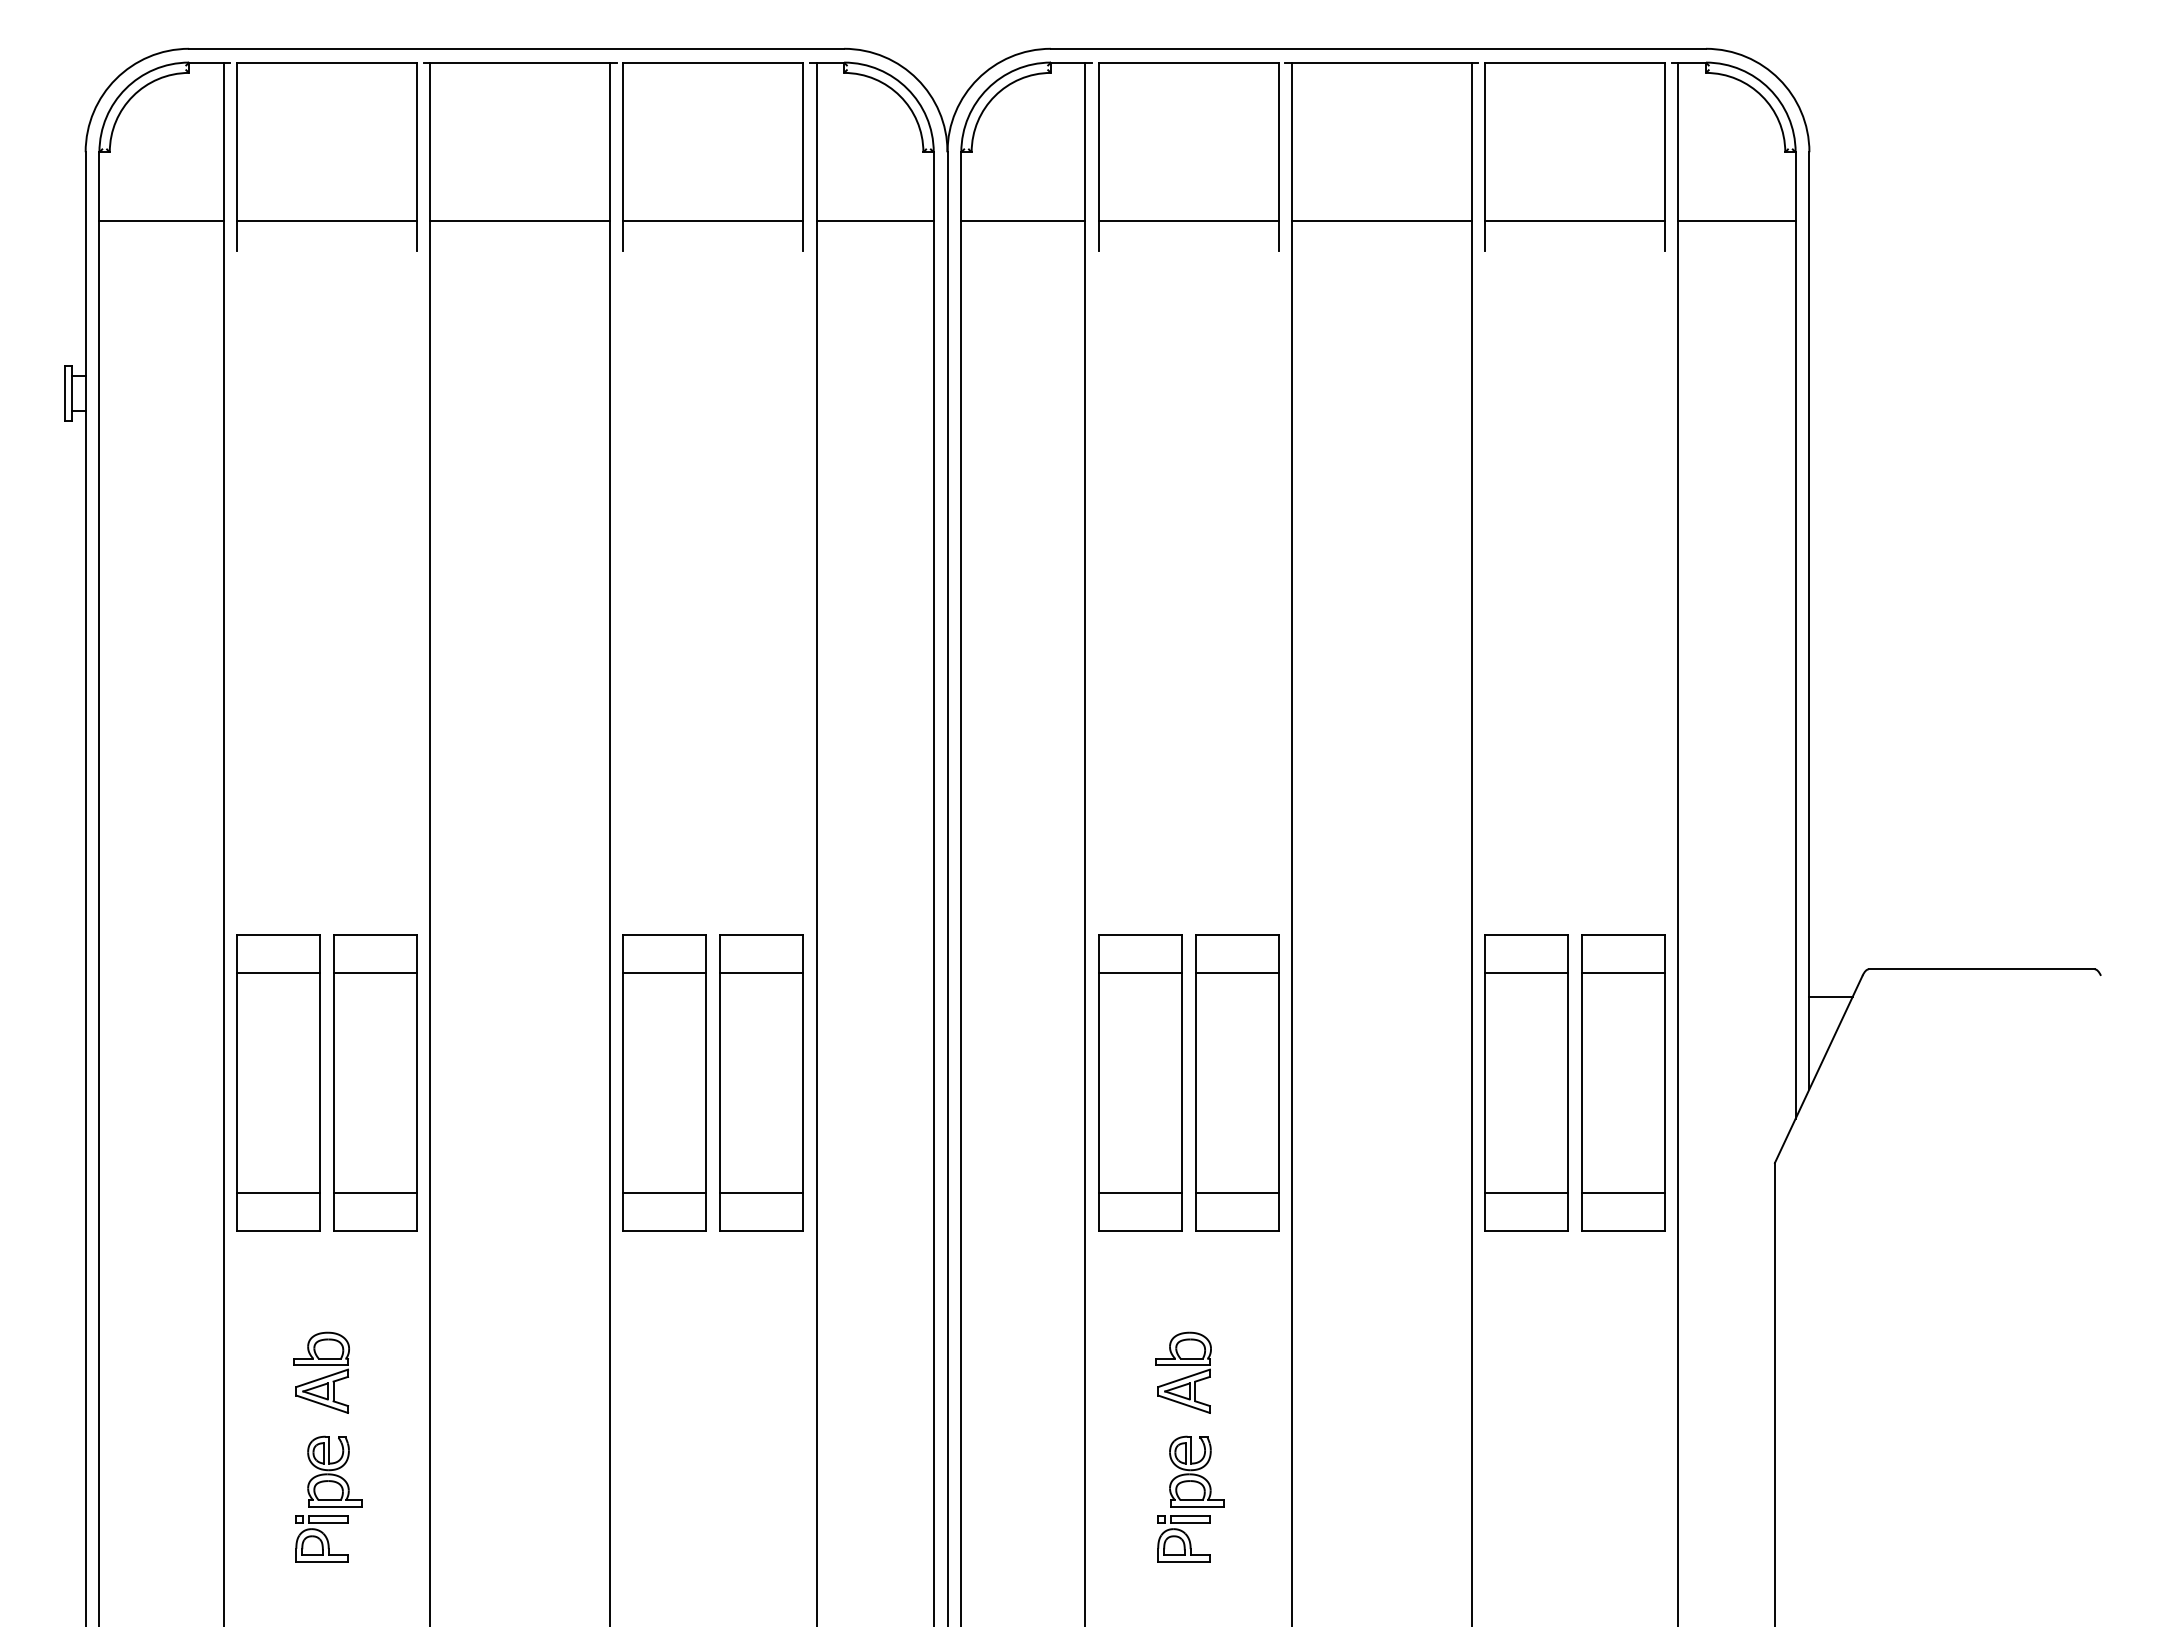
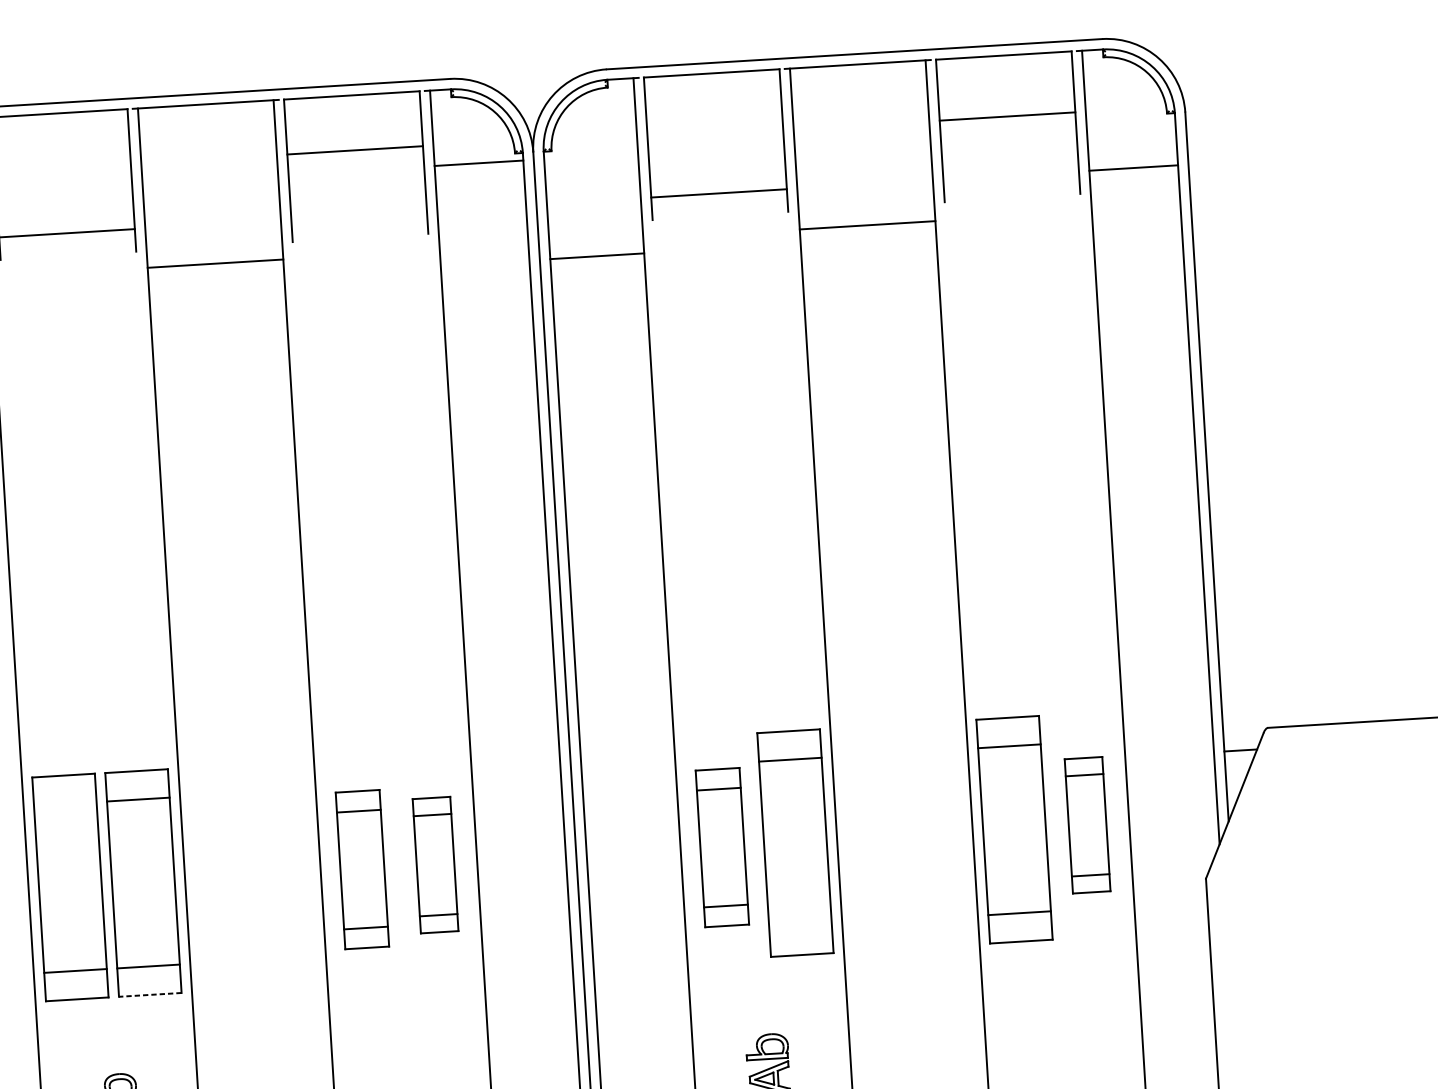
line: (519, 221) -> (215, 263), moved
line: (712, 221) -> (354, 150), moved
line: (874, 221) -> (478, 163), moved
line: (1023, 221) -> (597, 256), moved
line: (1381, 221) -> (867, 225), moved
line: (1574, 221) -> (1007, 116), moved
line: (278, 972) -> (65, 803), removed
part: (664, 1082) -> (362, 869), size x0.7
part: (761, 1082) -> (435, 864), size x0.6
part: (1140, 1082) -> (722, 847), size x0.7
part: (1623, 1082) -> (1087, 824), size x0.6
line: (1236, 1193) -> (800, 926), removed
line: (374, 1230) -> (149, 994), solid -> dashed

